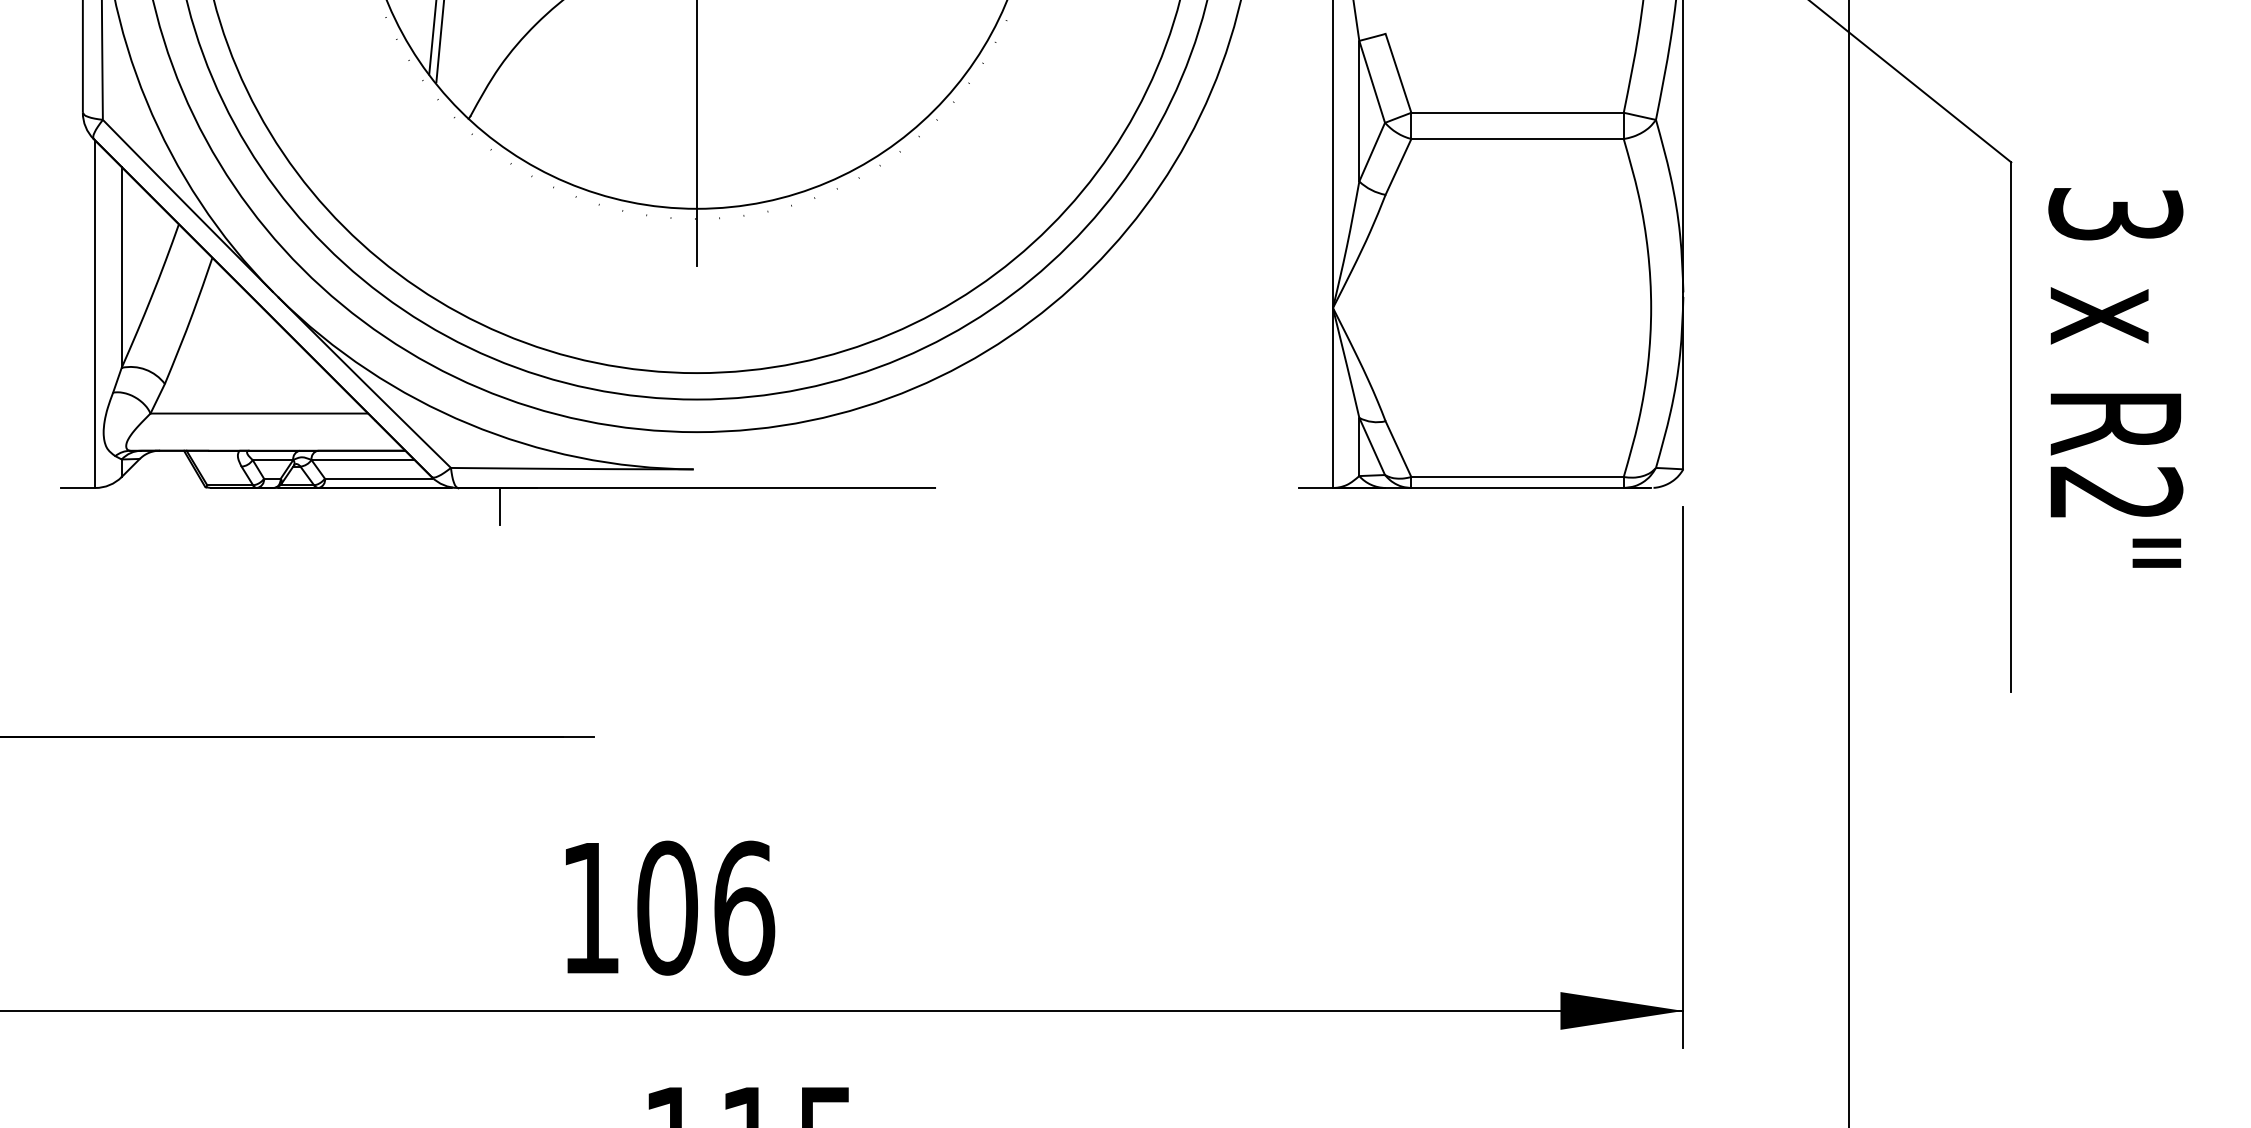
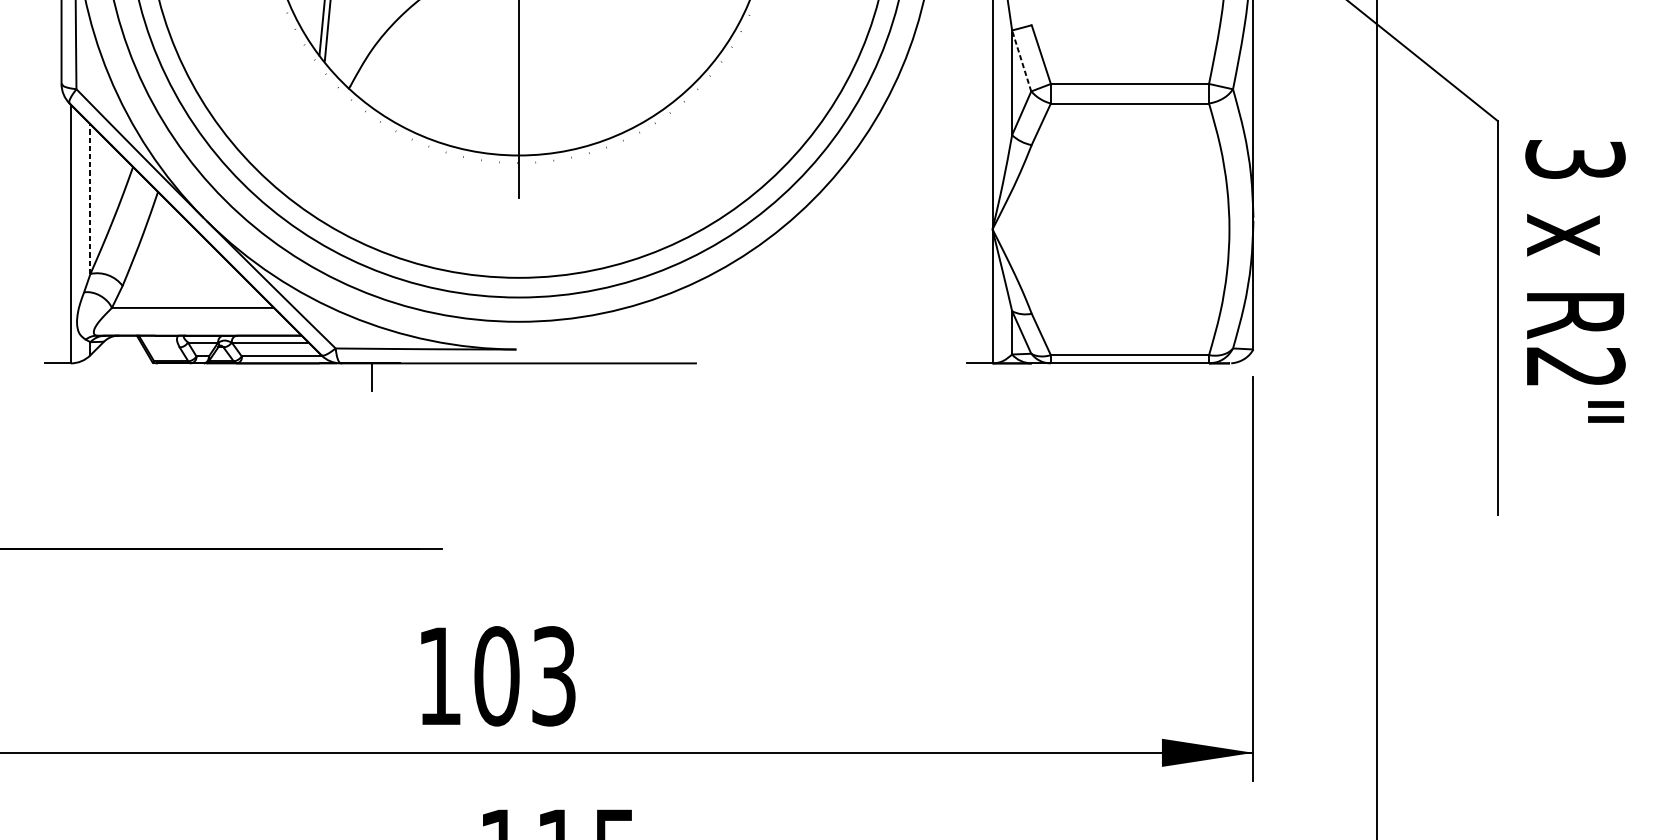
line: (1372, 81) -> (1021, 60), solid -> dashed
line: (121, 266) -> (90, 198), solid -> dashed
text: (744, 907) -> (554, 675), 106 -> 103

